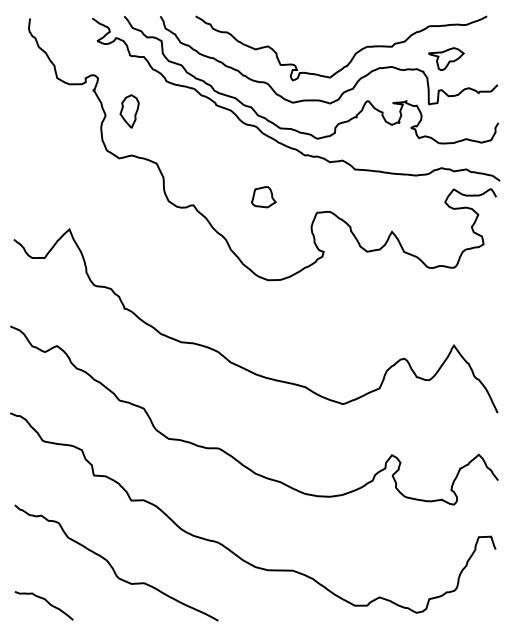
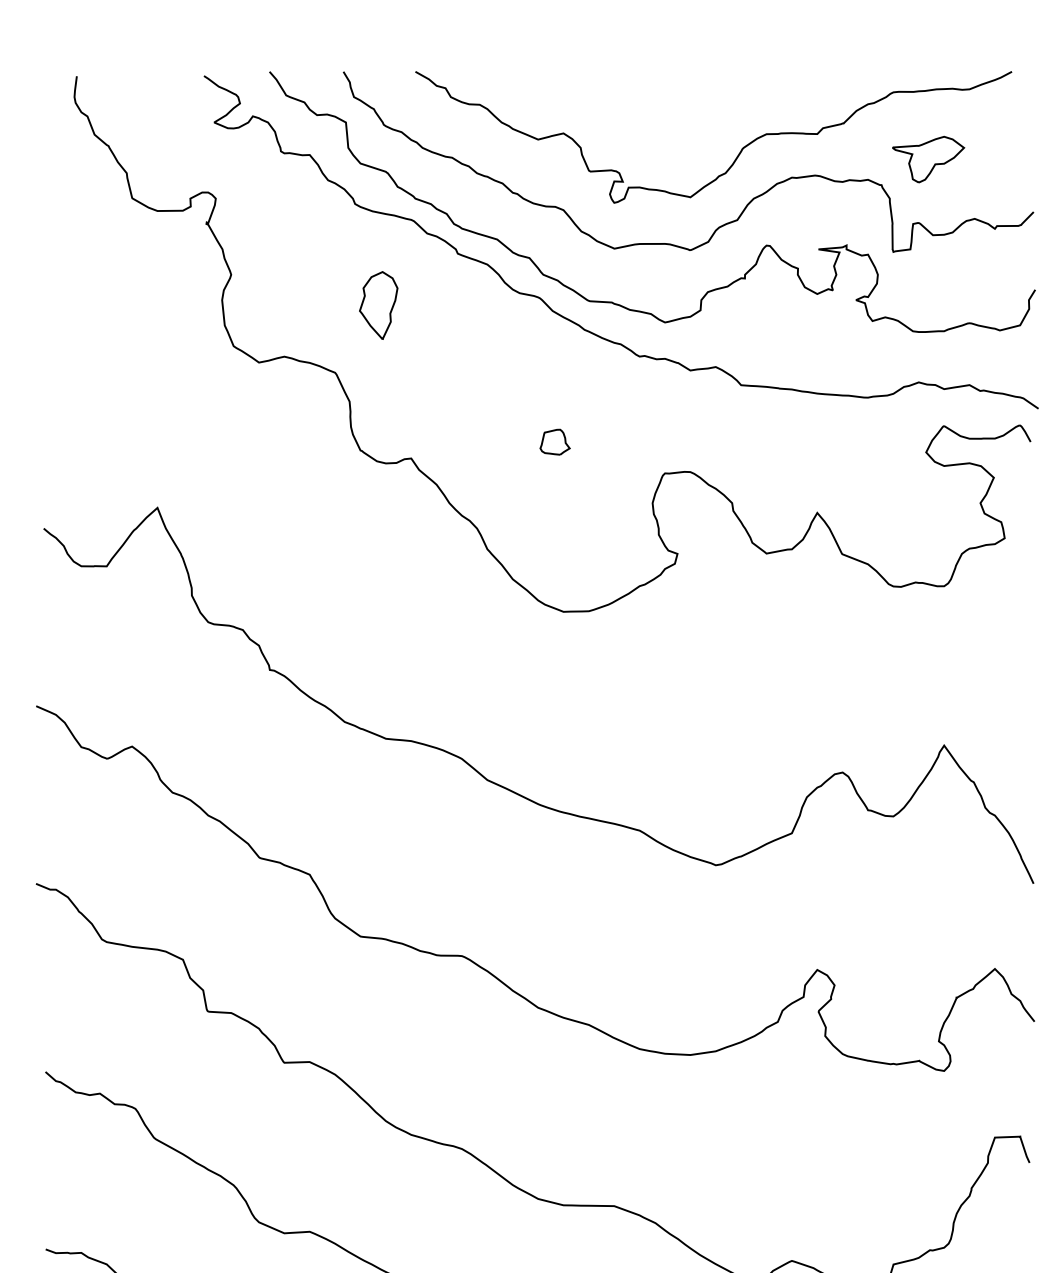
part: (129, 111) -> (378, 305), moved
part: (263, 197) -> (554, 442), size x0.6

